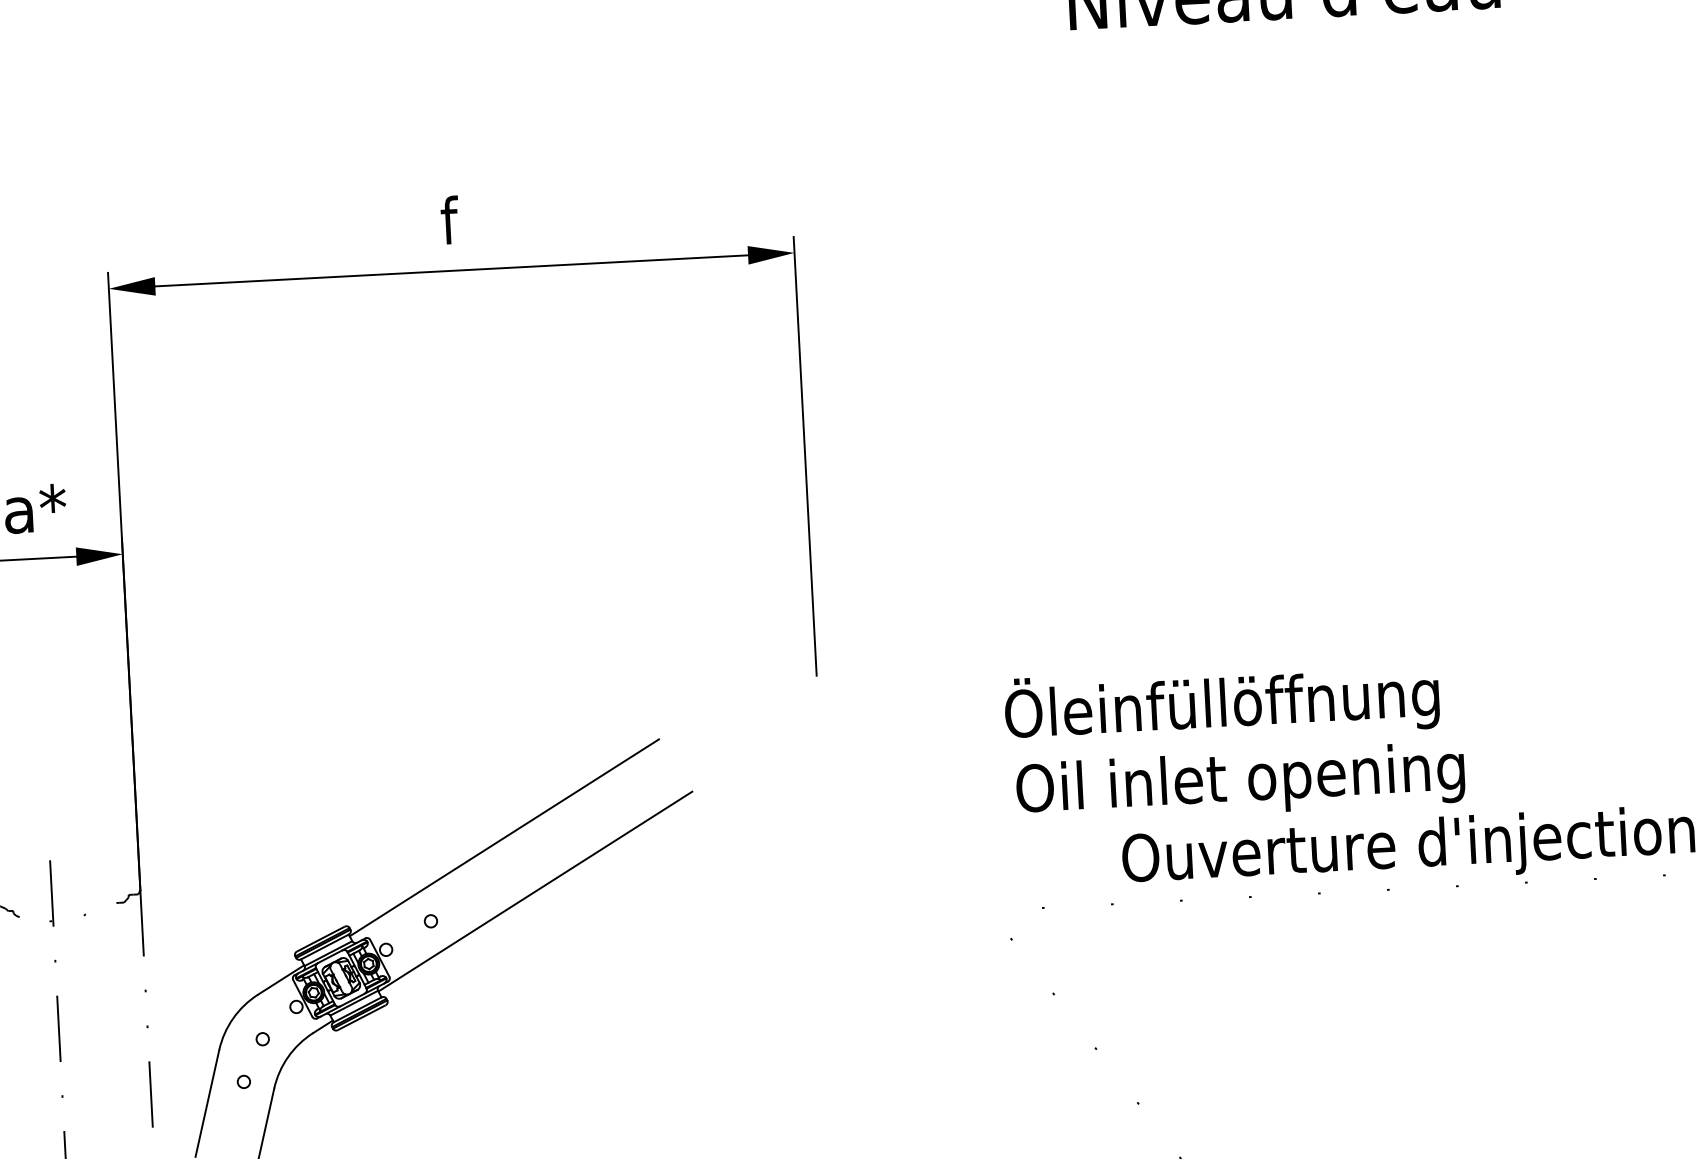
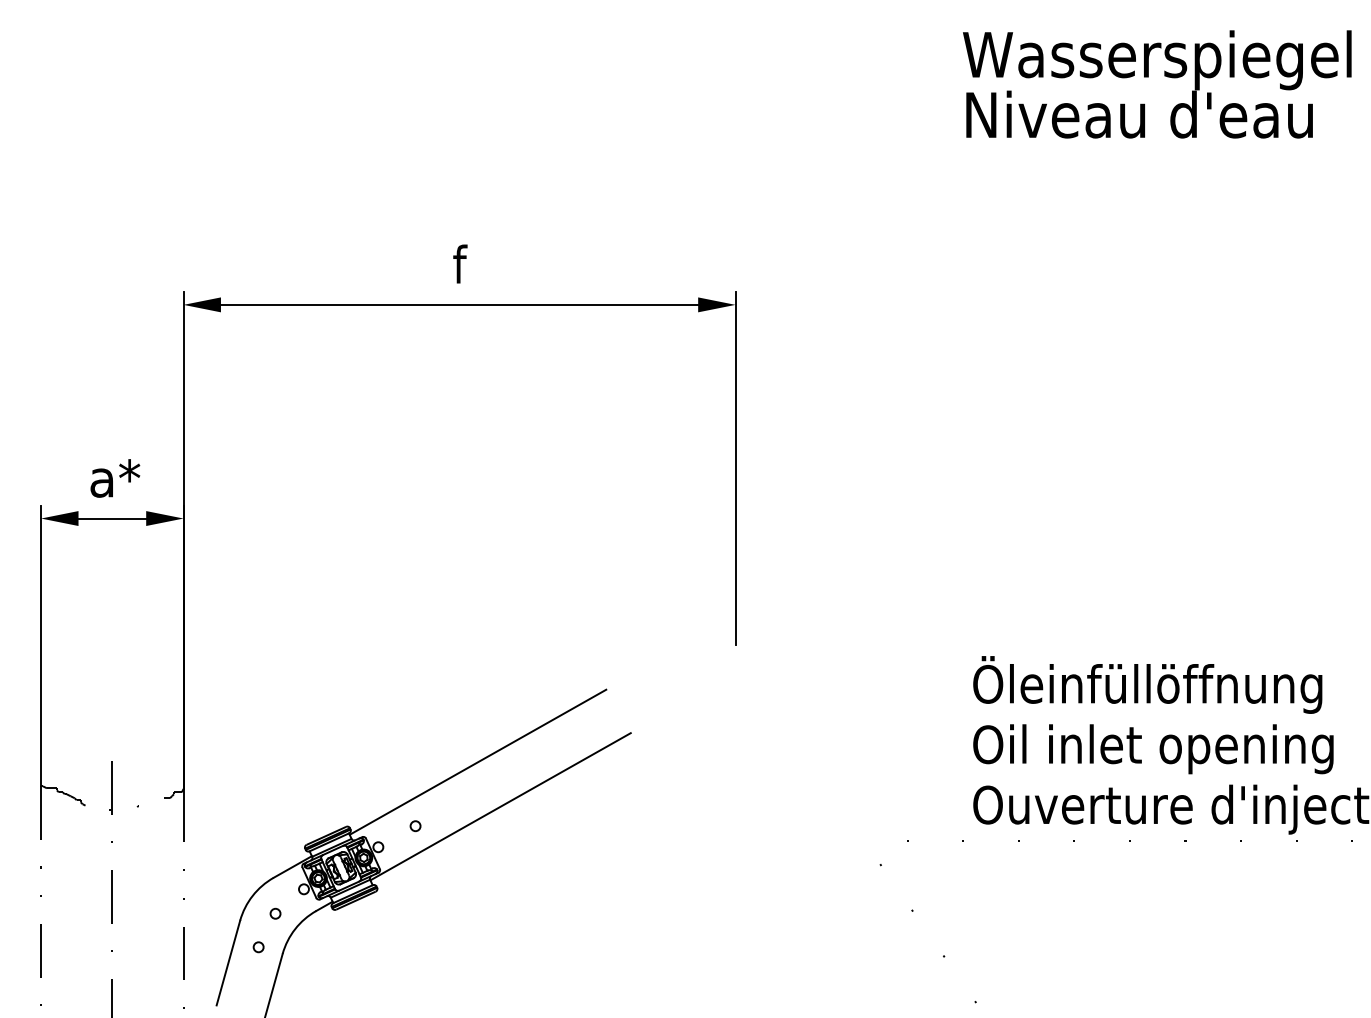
text: (1221, 703) -> (1147, 684), moved
text: (1240, 783) -> (1153, 749), moved

